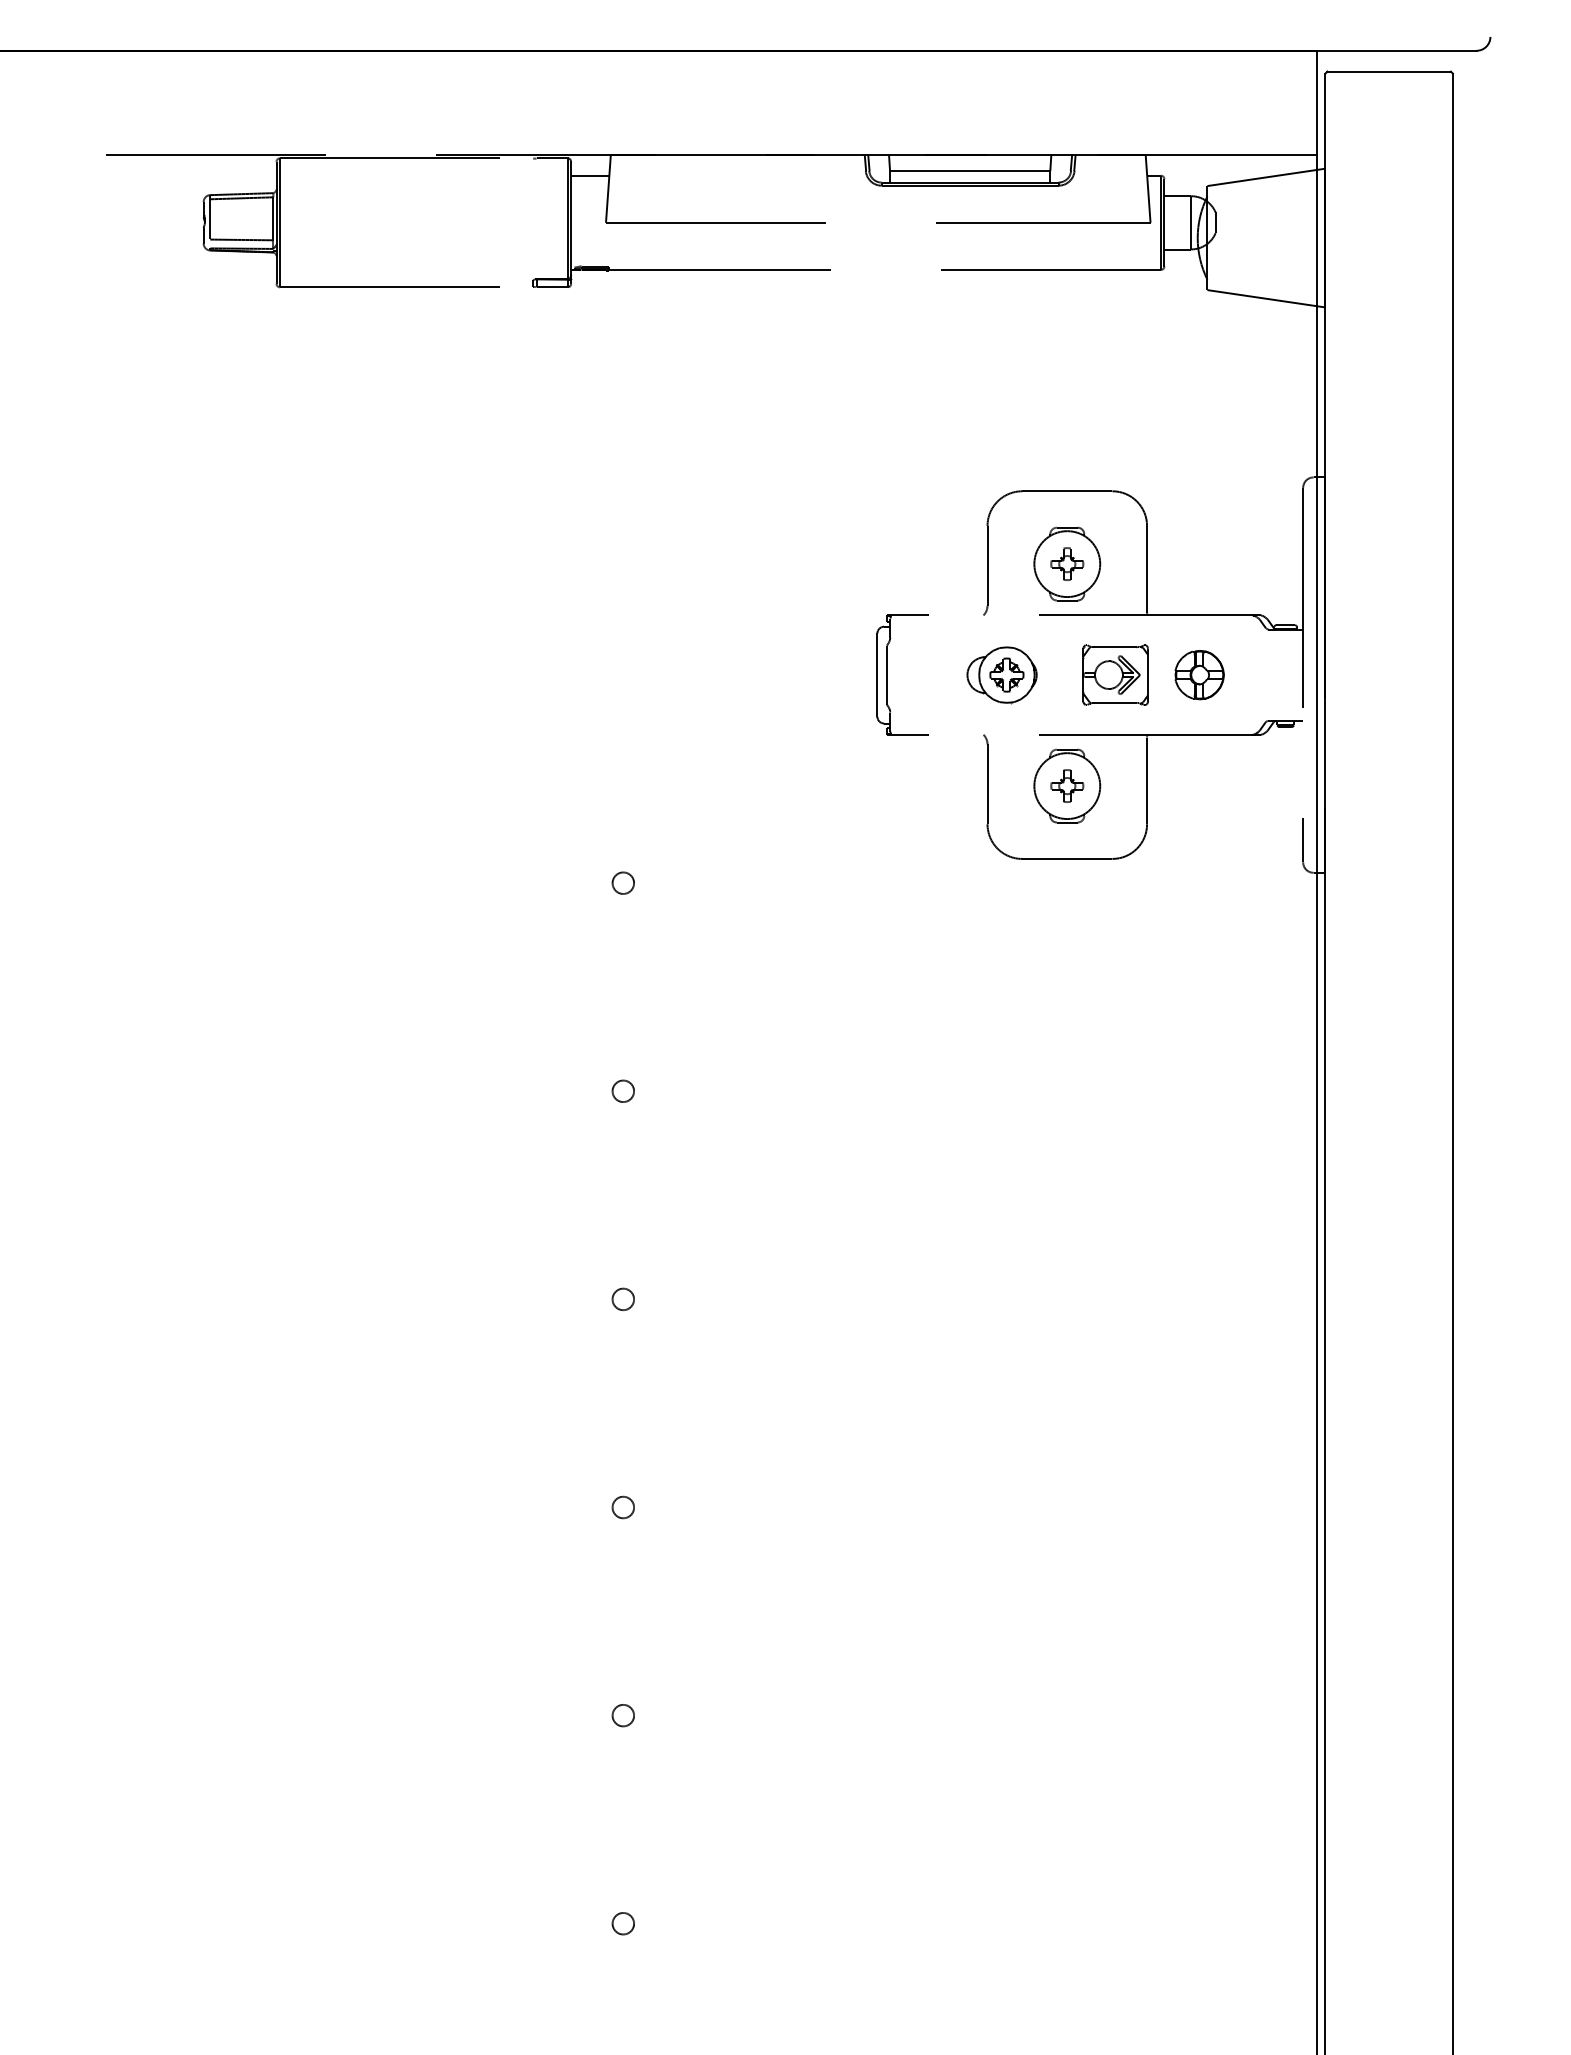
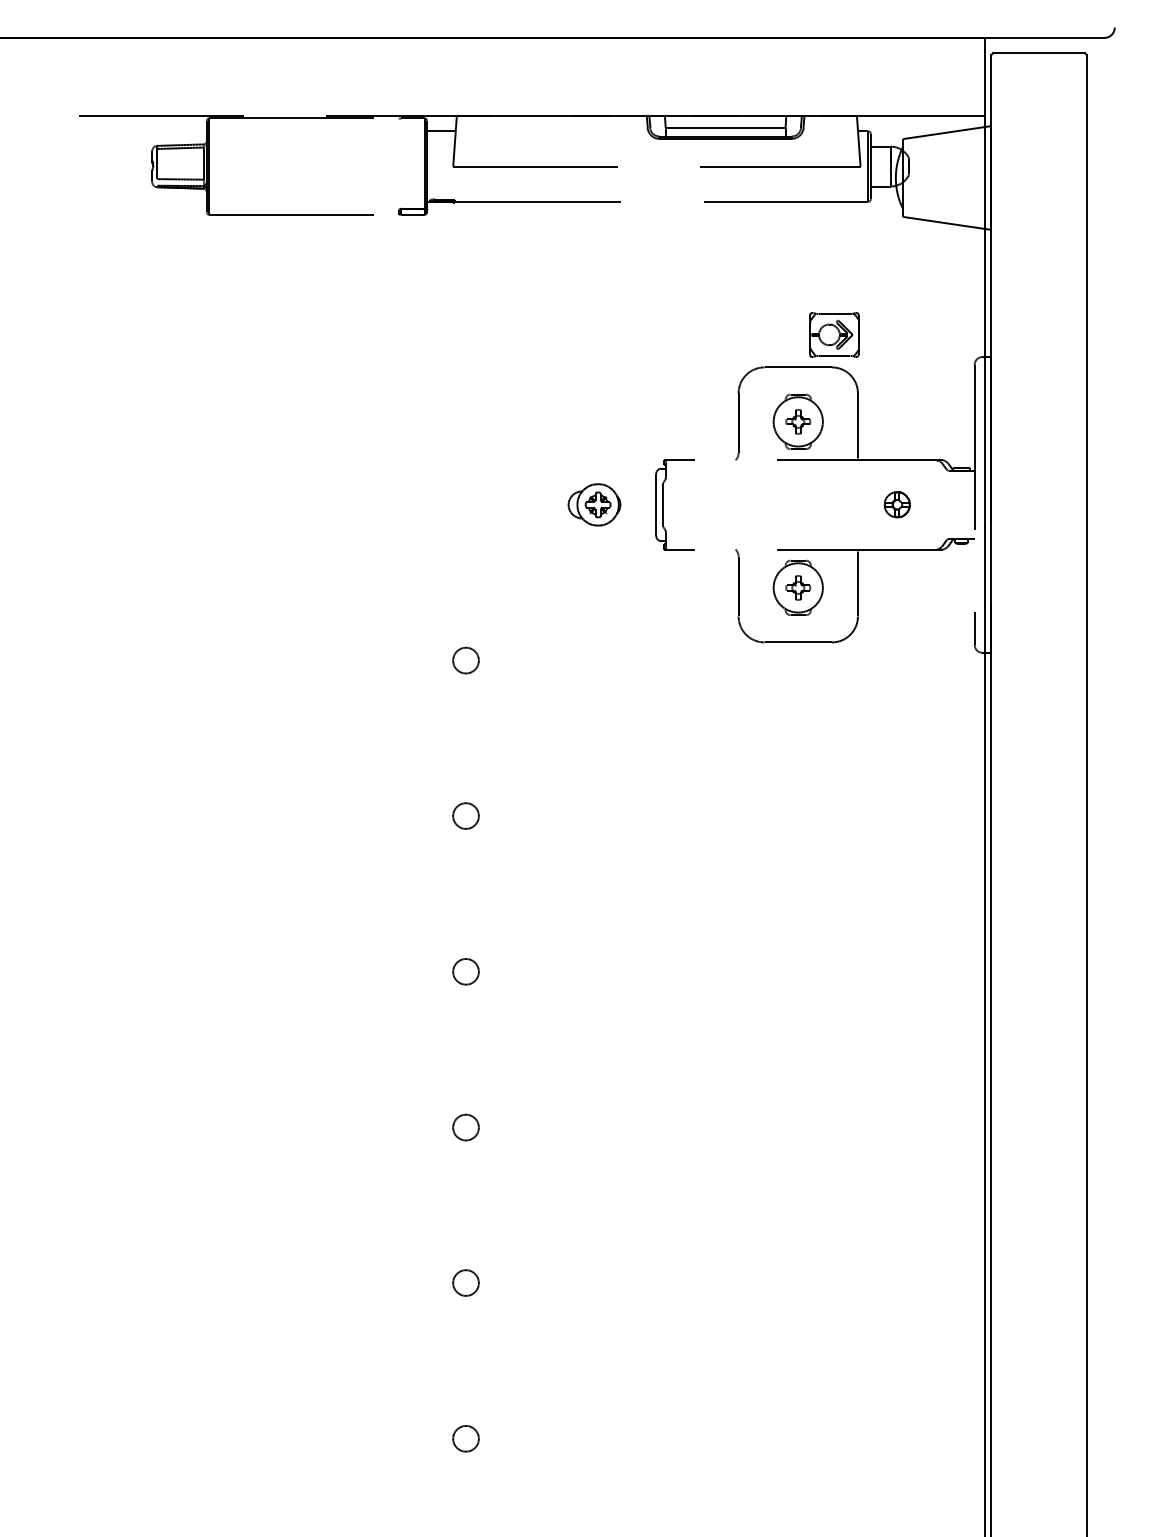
part: (1002, 674) -> (594, 504), moved
part: (1115, 674) -> (834, 334), moved
part: (1199, 674) -> (897, 504), size x0.7
circle: (623, 883) -> (466, 660), size x1.6
circle: (623, 1091) -> (466, 816), size x1.6
circle: (623, 1298) -> (466, 971), size x1.6
circle: (623, 1507) -> (466, 1127), size x1.6
circle: (623, 1716) -> (466, 1283), size x1.6
circle: (623, 1923) -> (466, 1438), size x1.6

